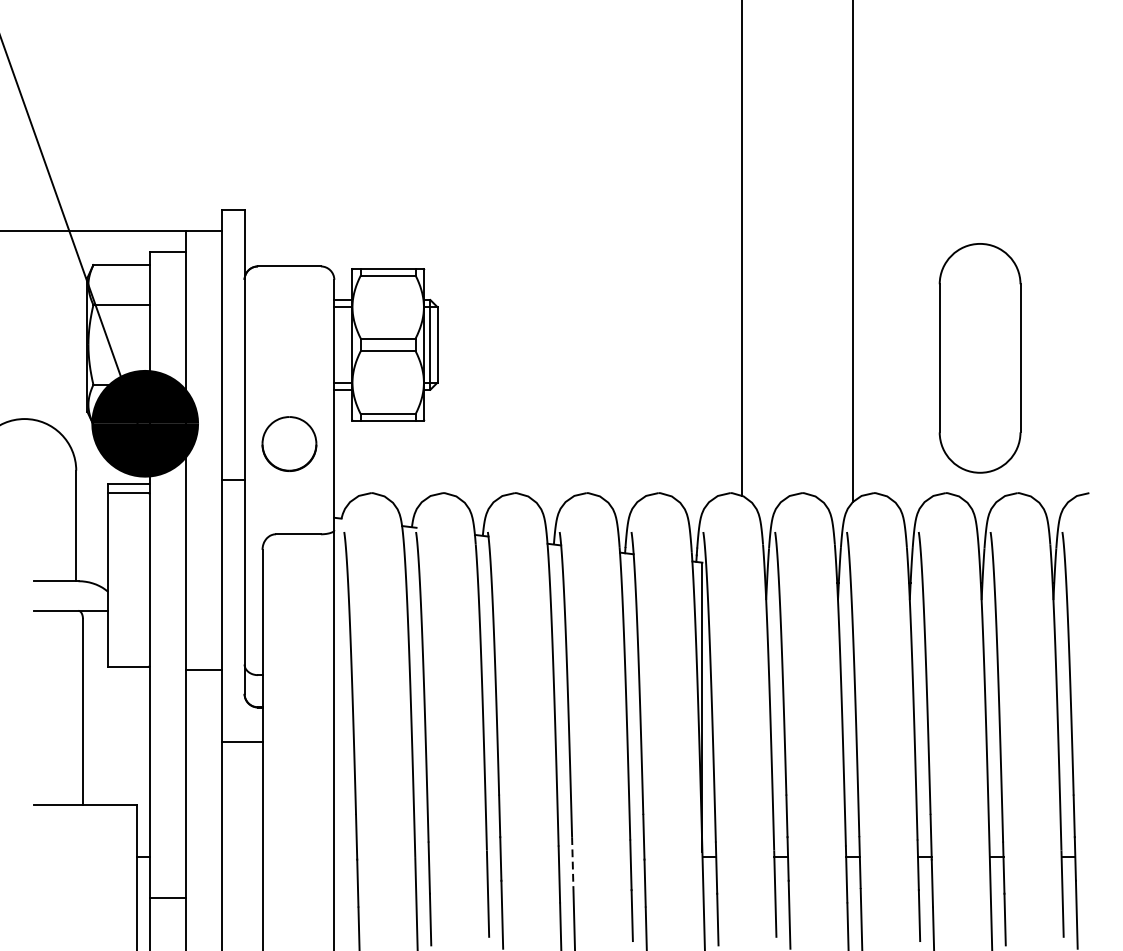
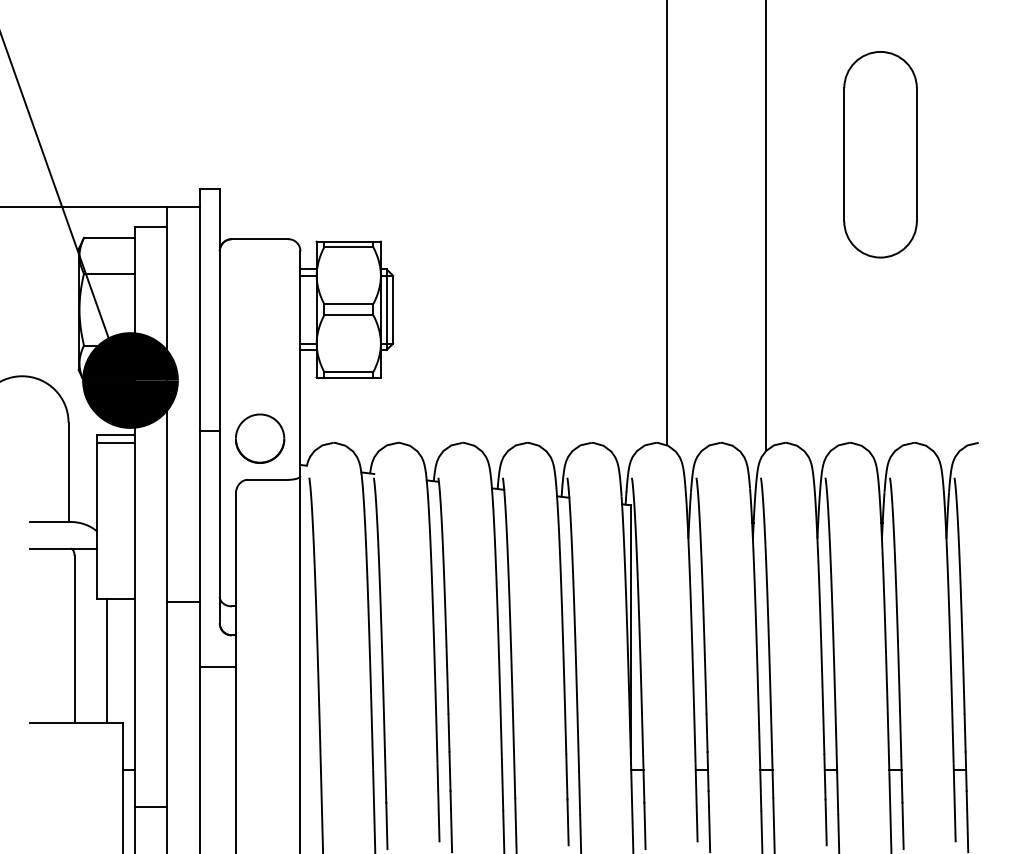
part: (980, 358) -> (880, 154), moved
part: (289, 443) -> (260, 438), moved
line: (118, 735) -> (106, 660), added
line: (572, 862) -> (514, 774), dashed -> solid

